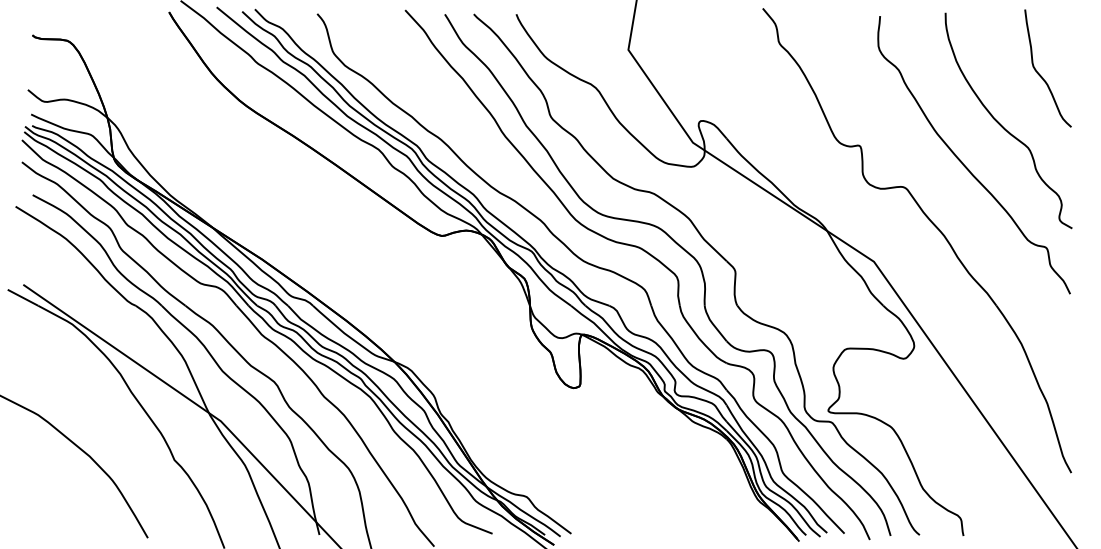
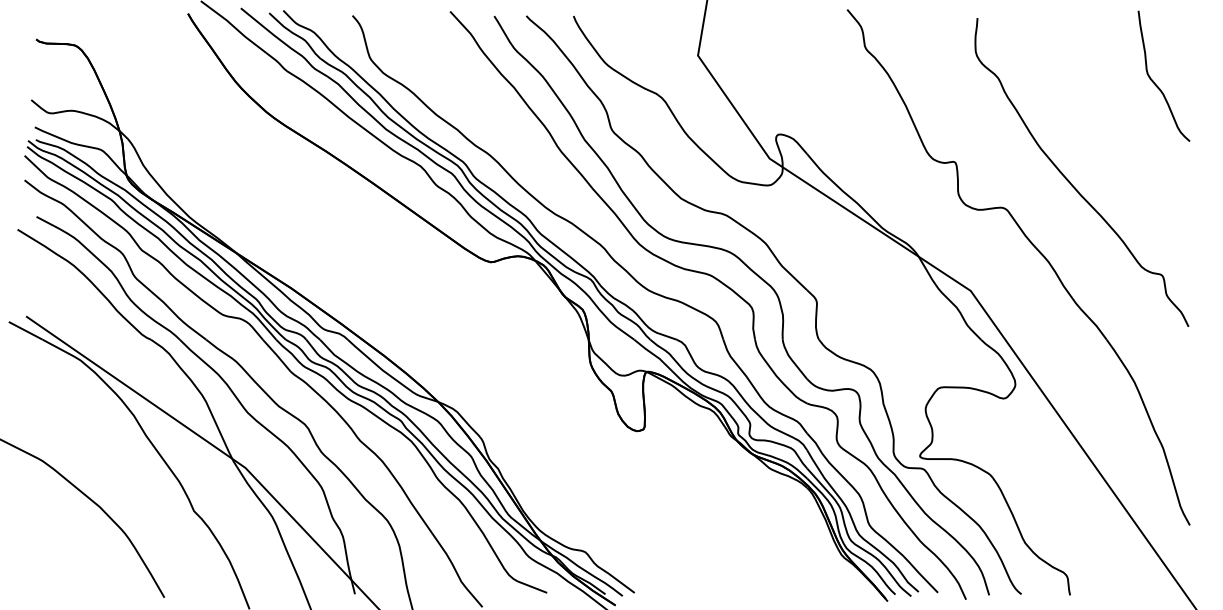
curve: (1003, 126) -> (1114, 140), removed

